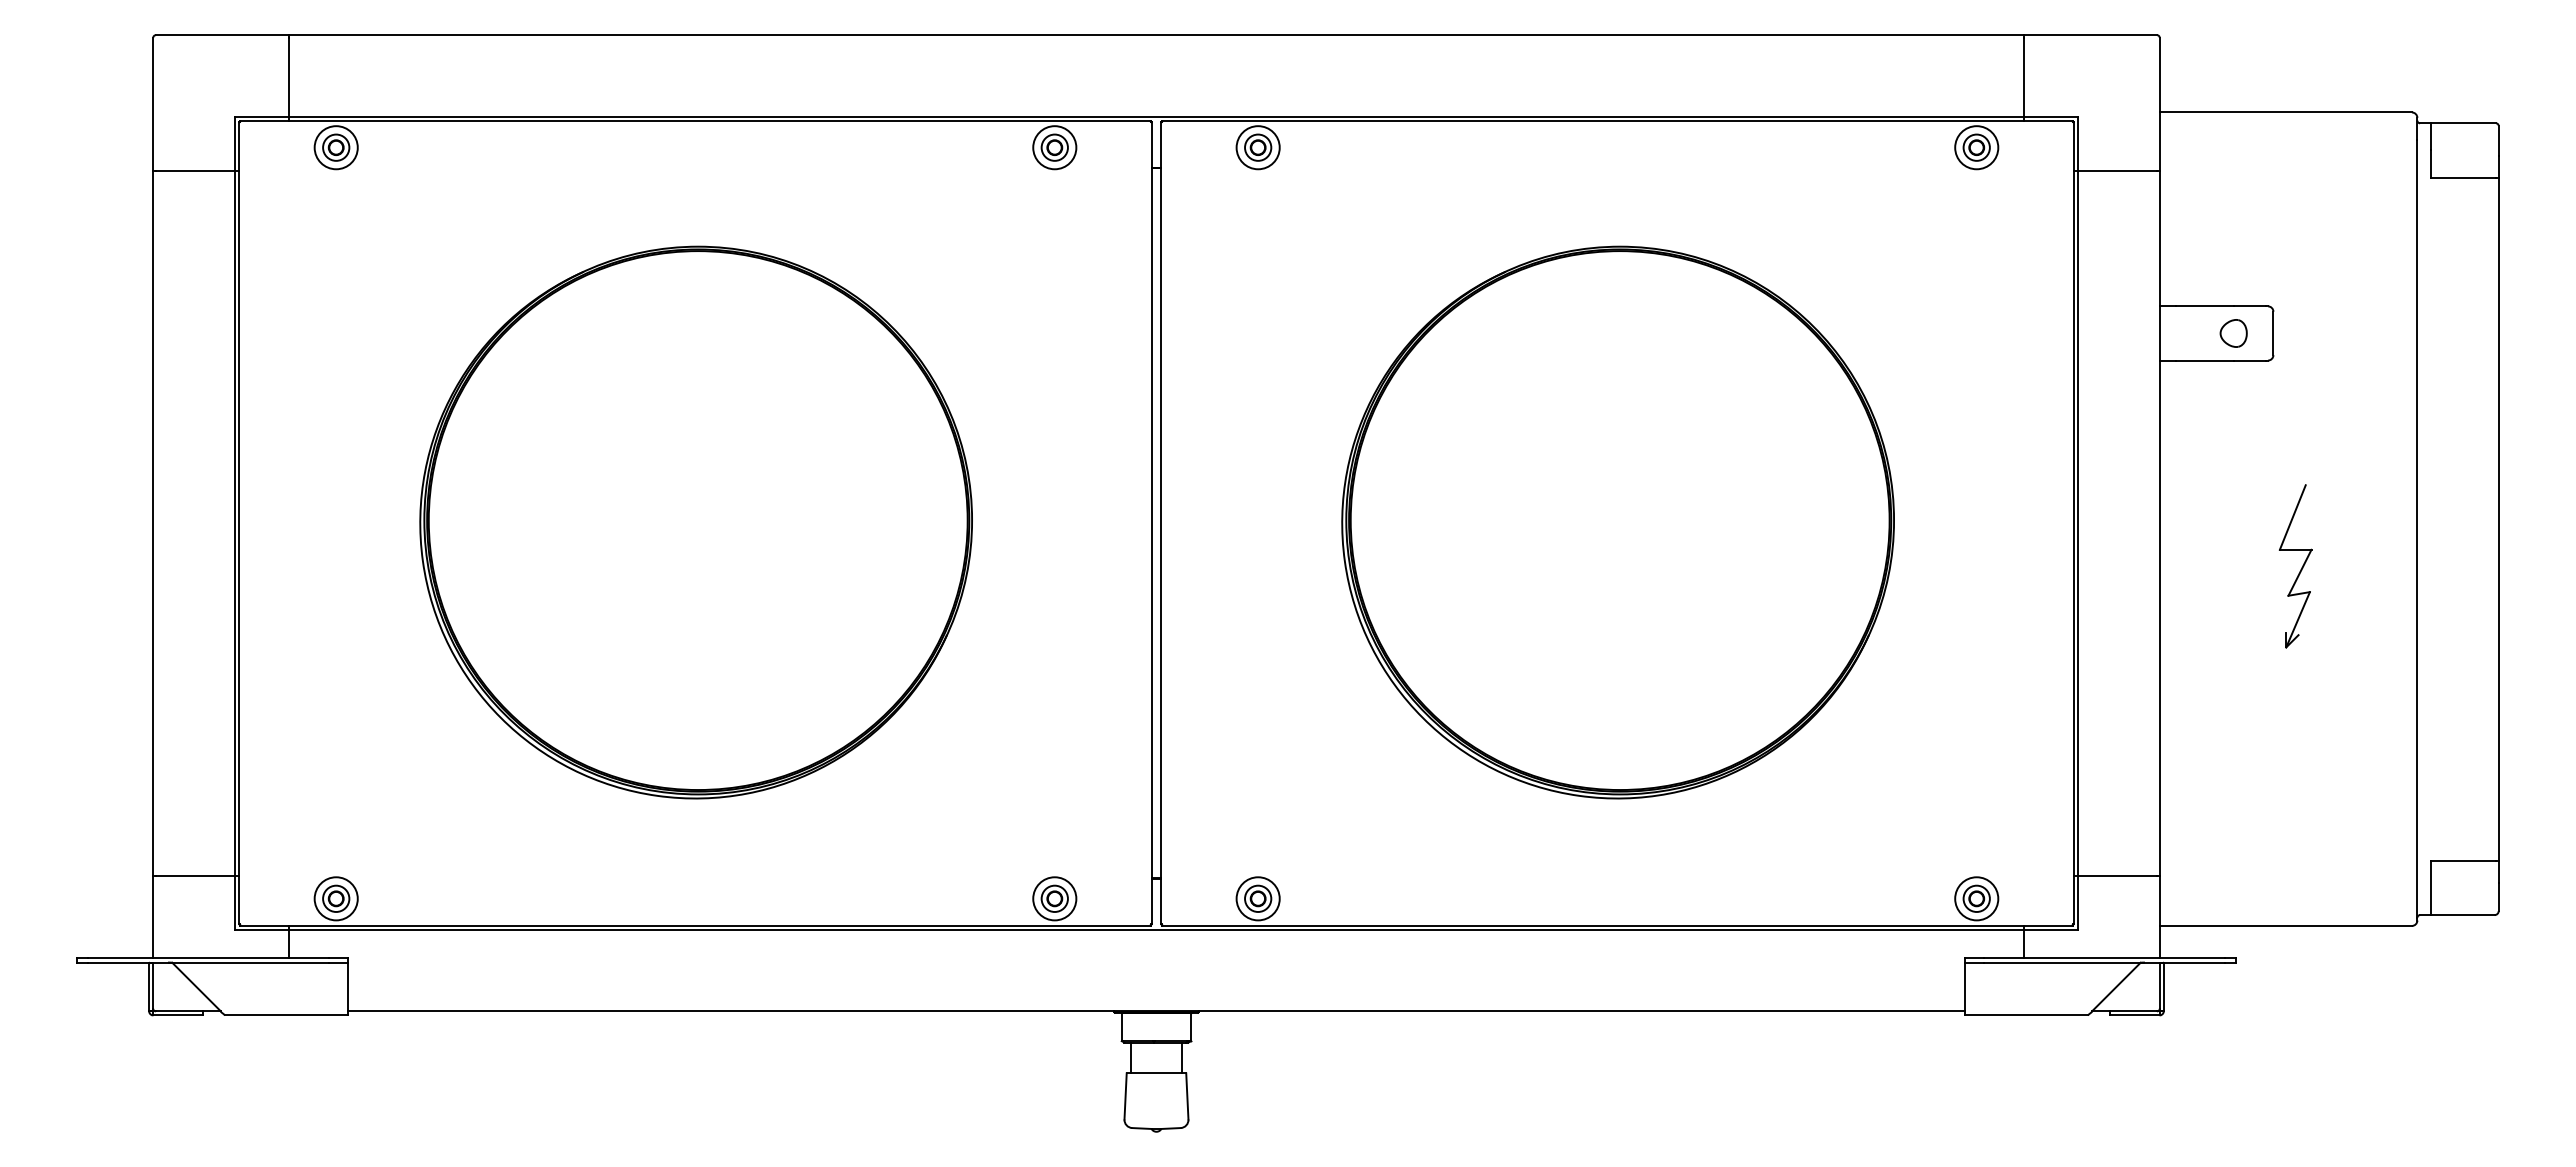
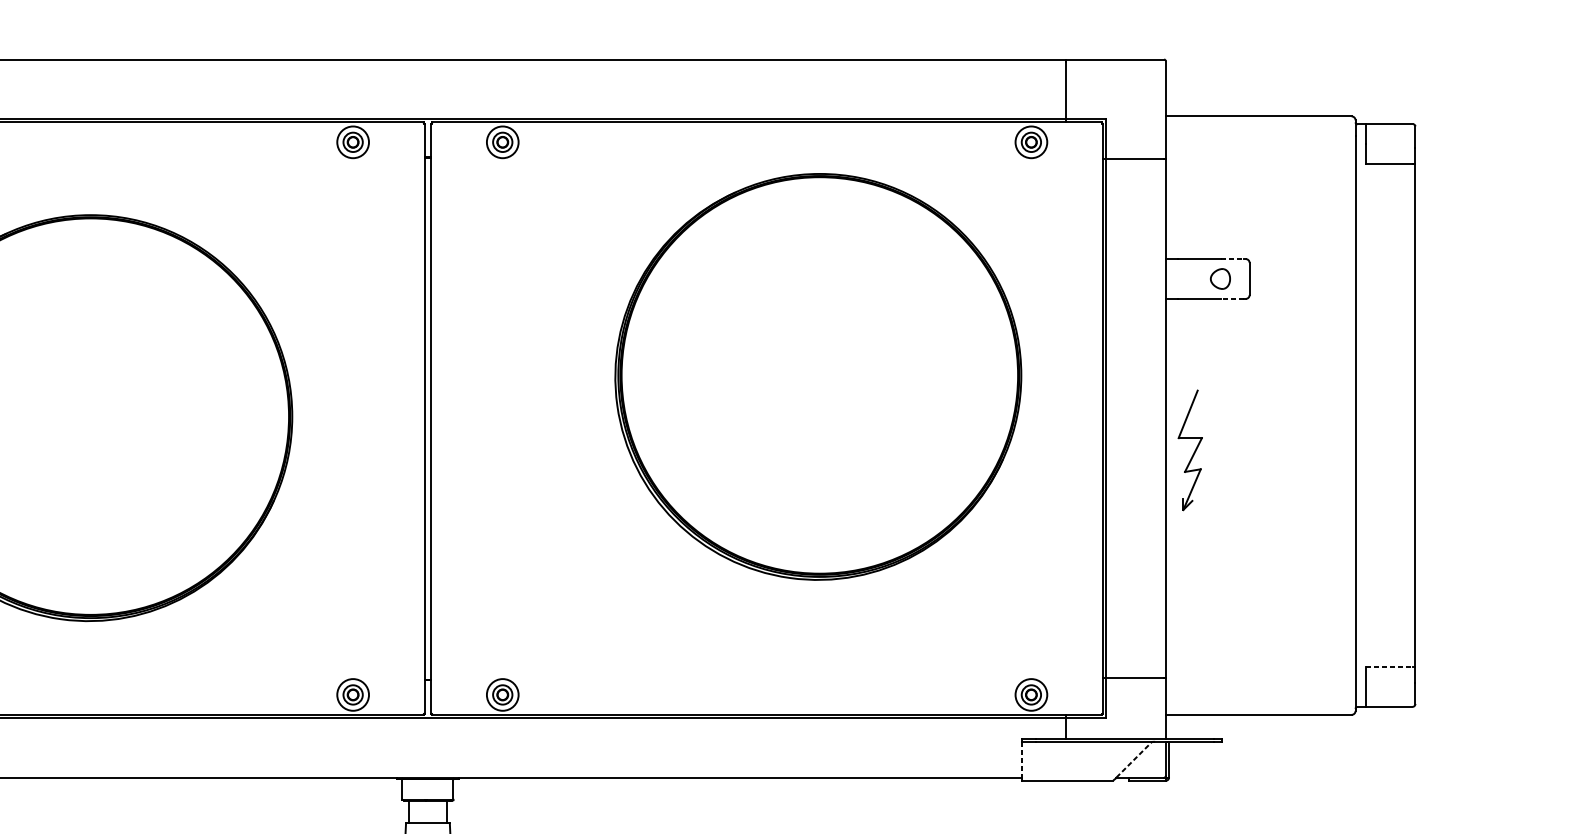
line: (2249, 306) -> (1232, 259), solid -> dashed
line: (2249, 360) -> (1232, 298), solid -> dashed
part: (1617, 522) -> (817, 376), moved
part: (2295, 566) -> (1190, 450), moved
line: (2463, 860) -> (1389, 666), solid -> dashed
line: (2116, 986) -> (1134, 759), solid -> dashed
line: (1964, 987) -> (1022, 760), solid -> dashed

